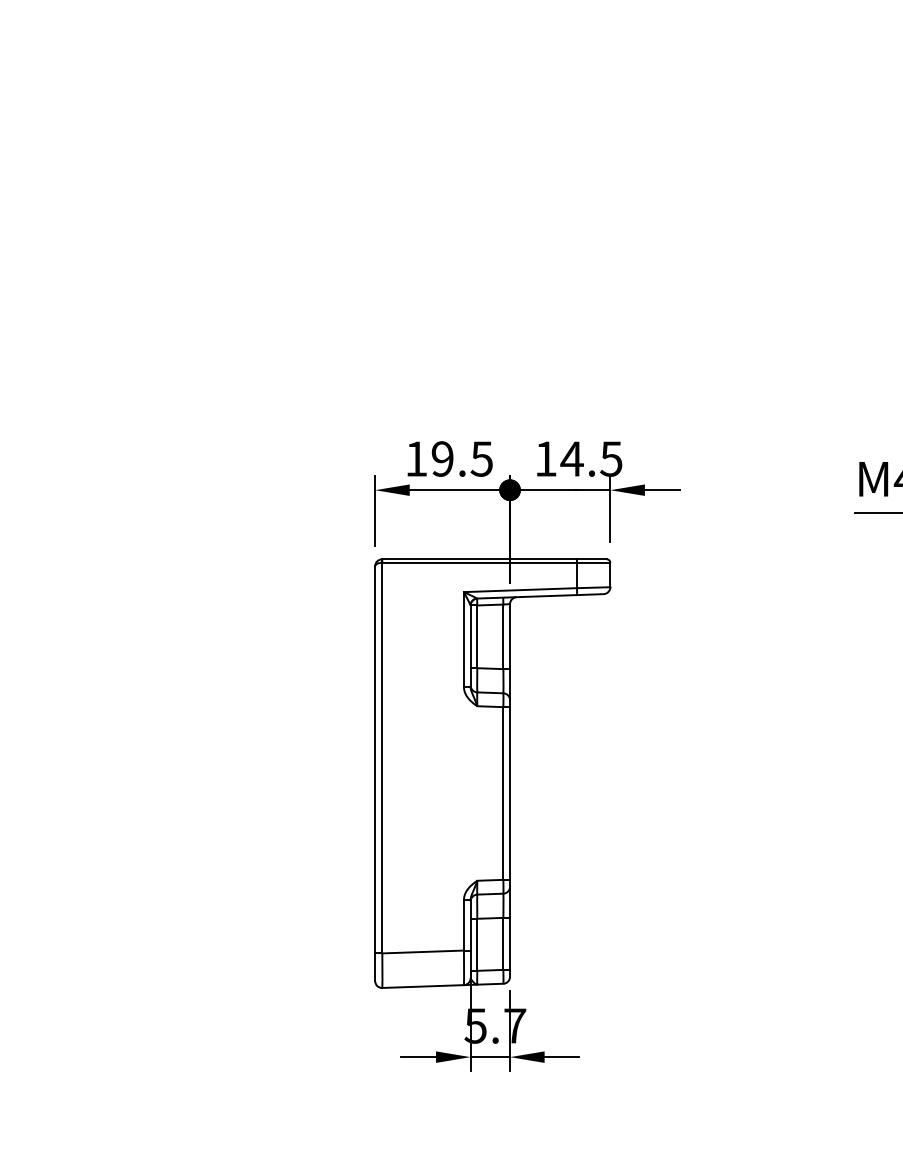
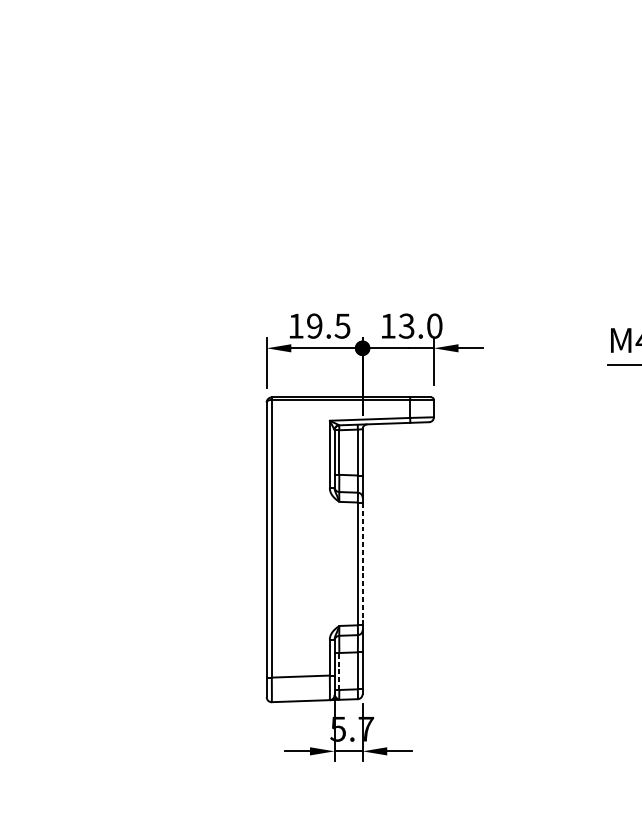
text: (591, 458) -> (420, 325), 14.5 -> 13.0
line: (510, 793) -> (362, 563), solid -> dashed
line: (477, 944) -> (339, 671), solid -> dashed

